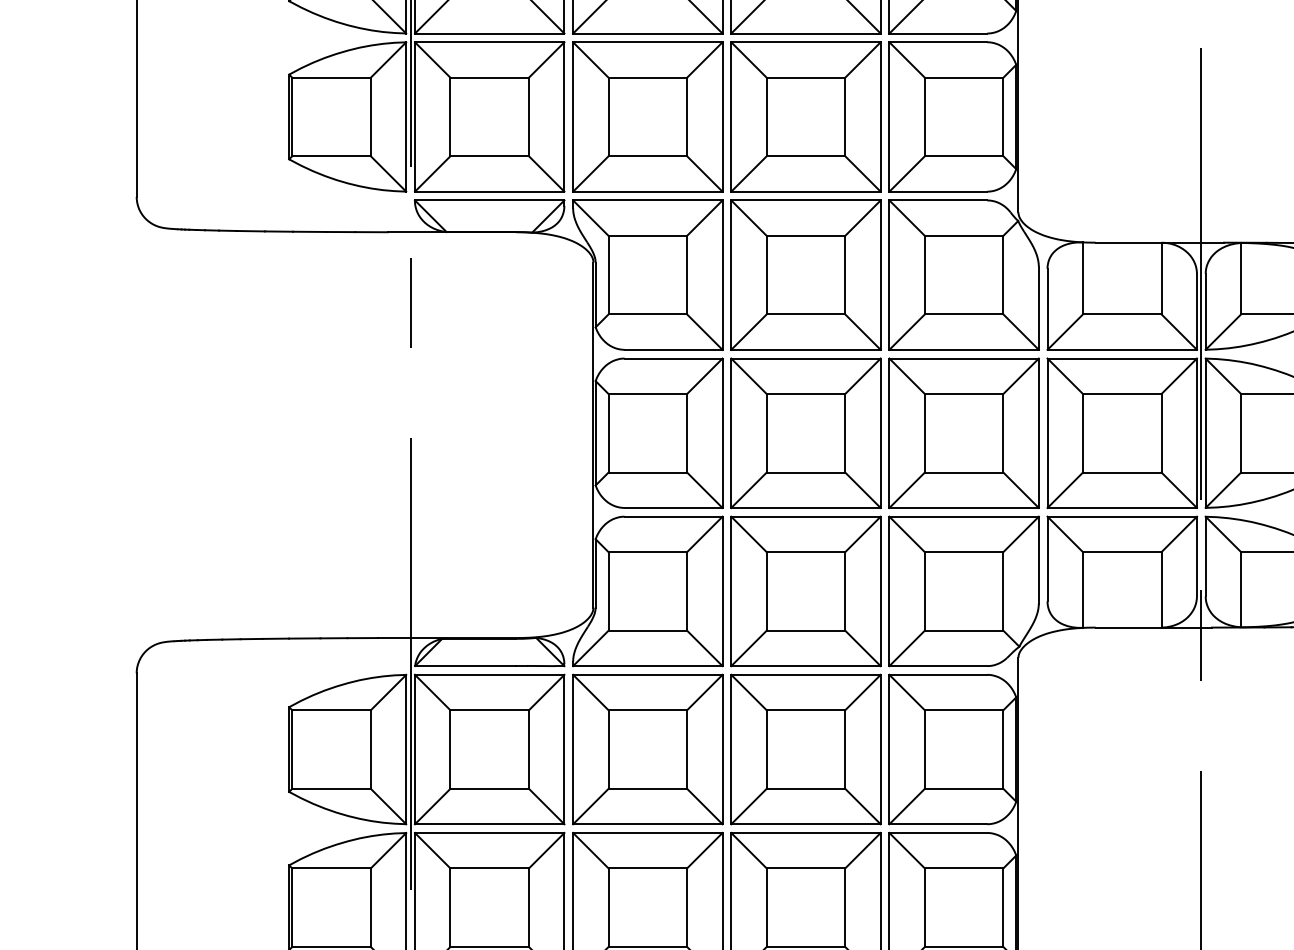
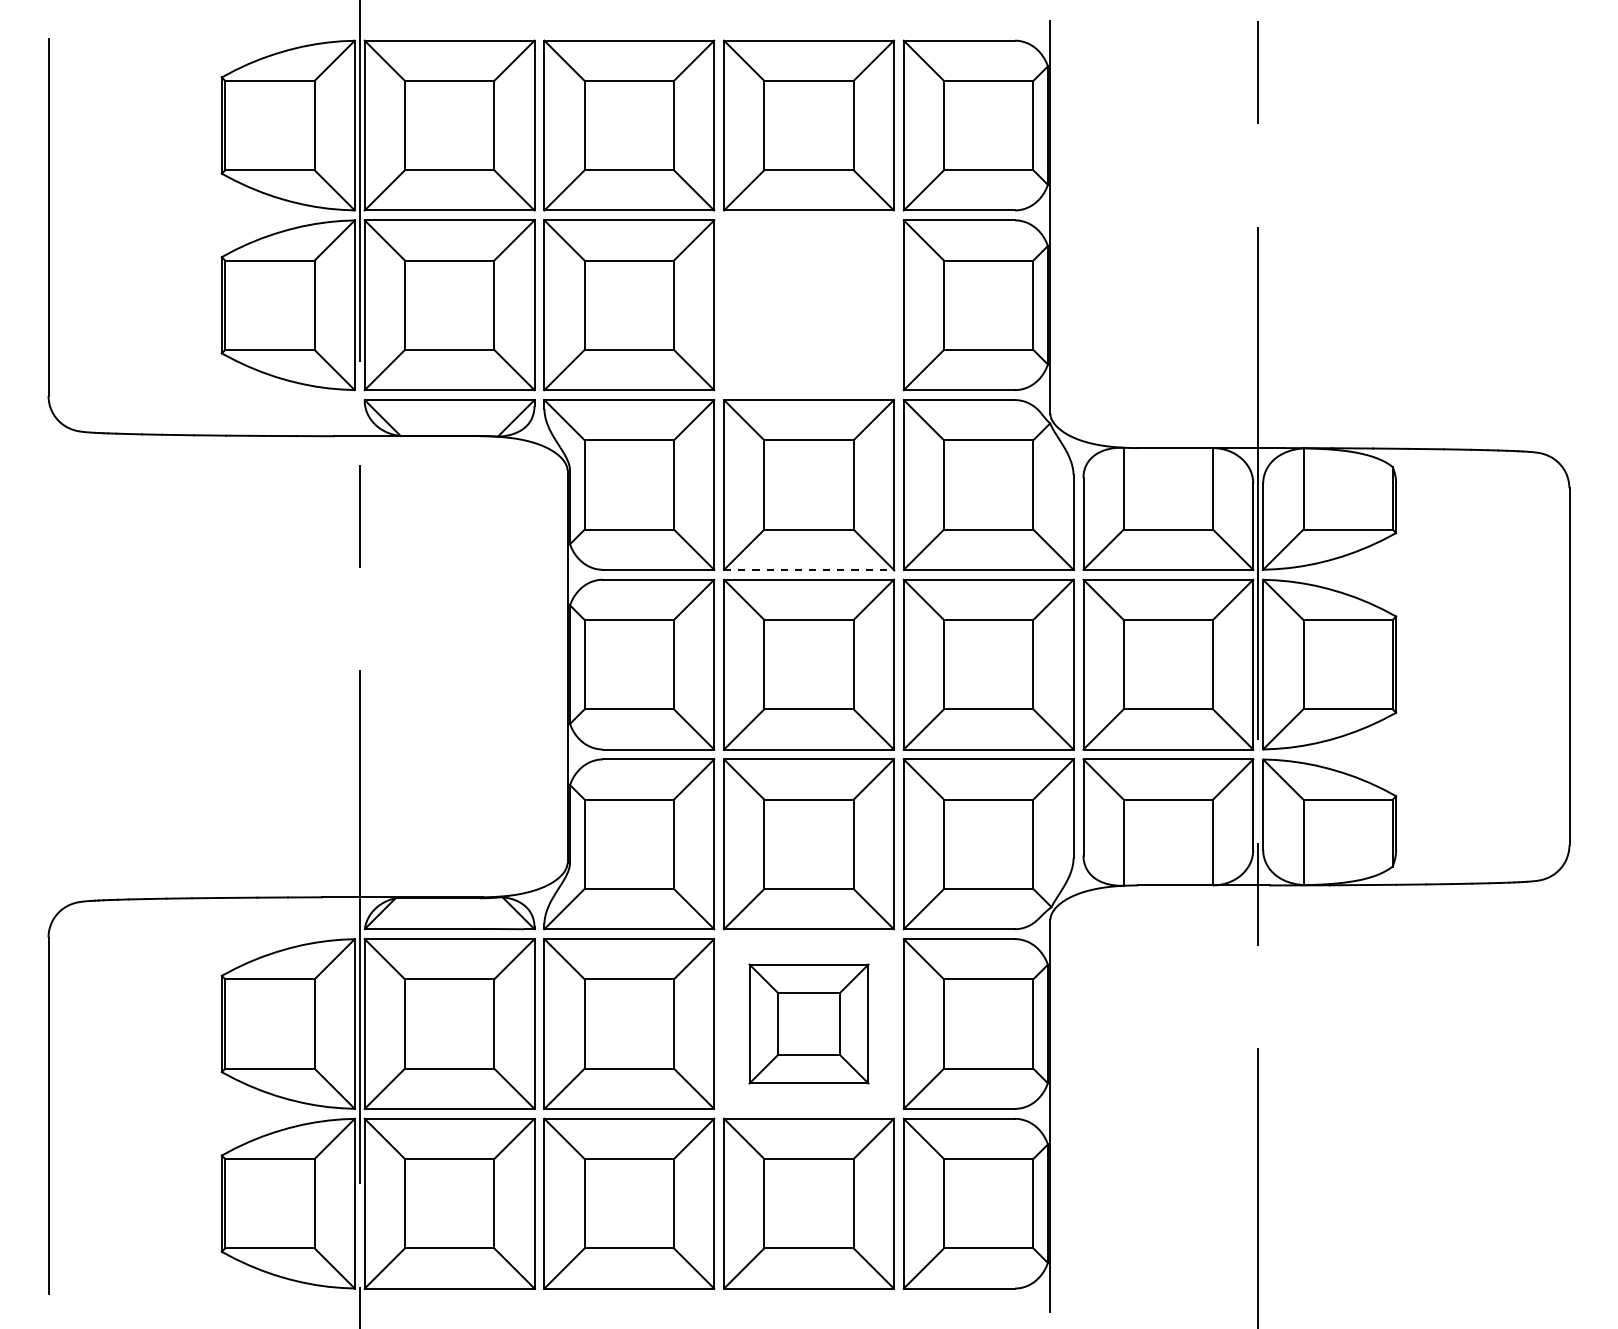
part: (805, 117) -> (808, 305), removed
line: (806, 349) -> (809, 569), solid -> dashed
part: (805, 749) -> (808, 1023), size x0.7

